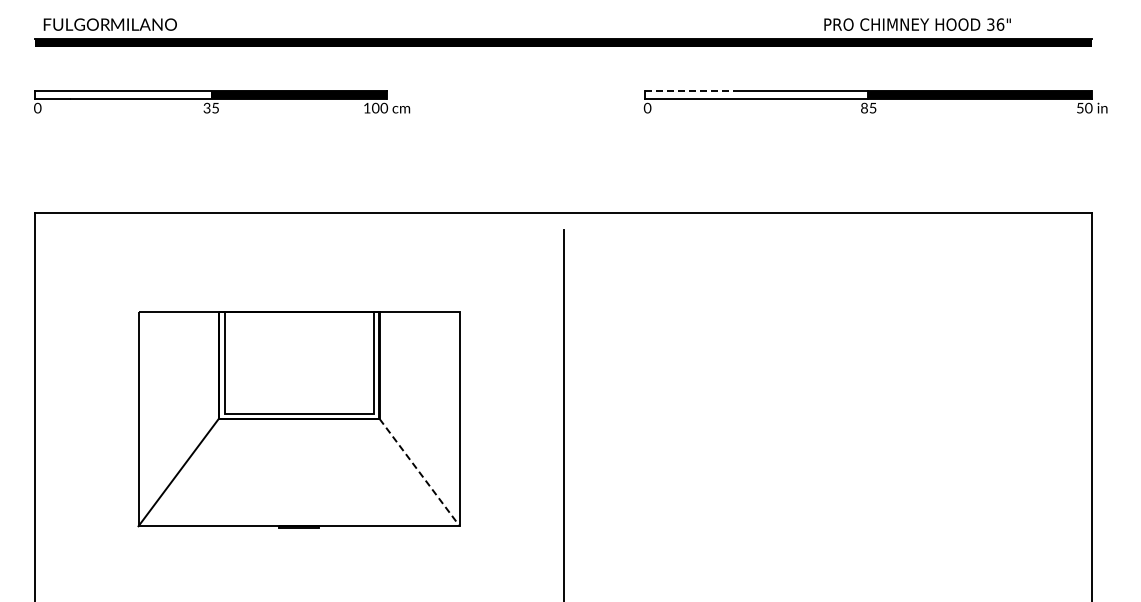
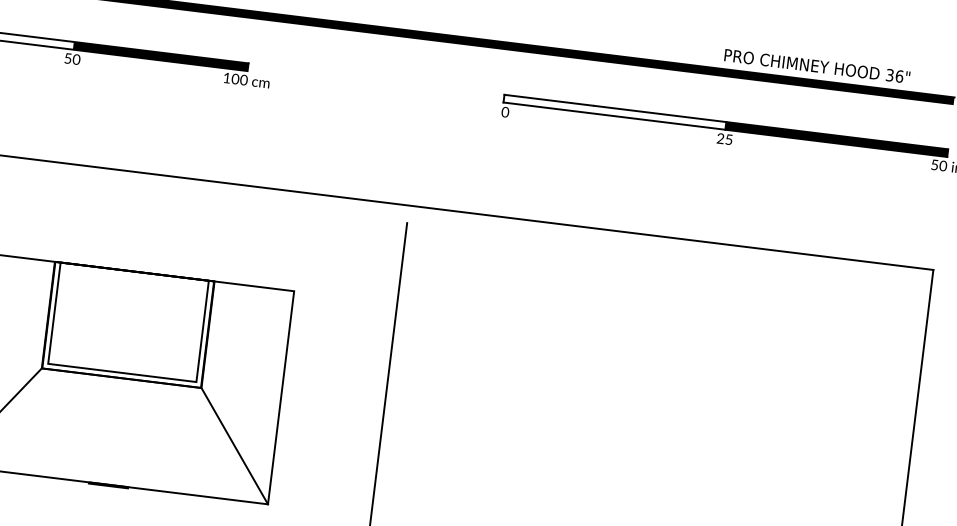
text: (917, 24) -> (817, 66), moved
line: (689, 91) -> (548, 100), dashed -> solid
text: (211, 108) -> (72, 59), 35 -> 50
text: (864, 108) -> (720, 138), 85 -> 25
line: (419, 472) -> (234, 446), dashed -> solid

